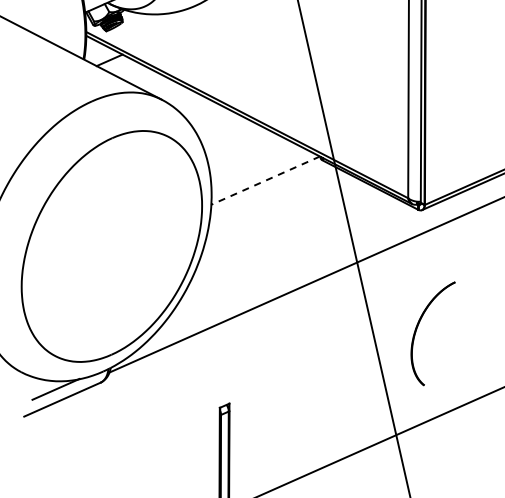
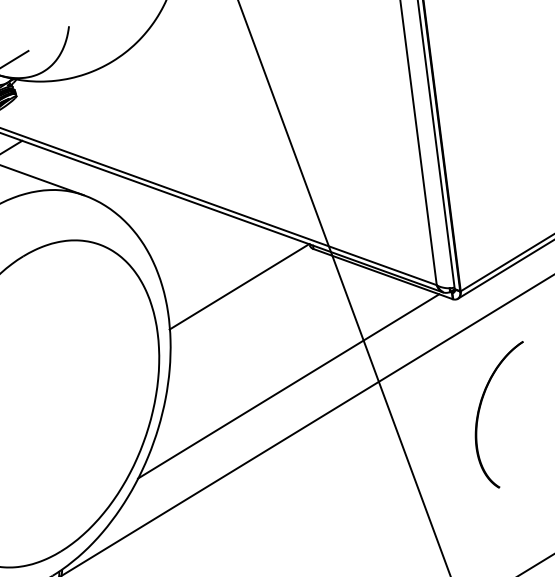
line: (265, 180) -> (239, 286), dashed -> solid
line: (291, 257) -> (288, 386), added
part: (417, 329) -> (480, 412), moved

